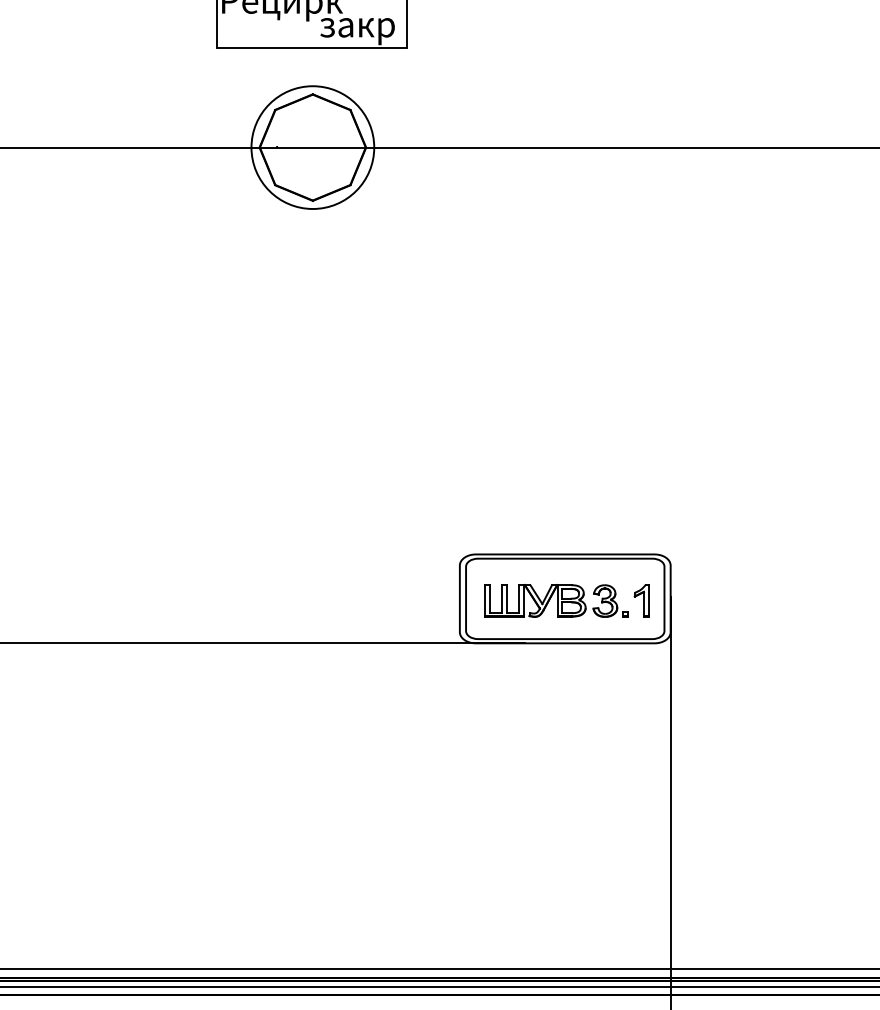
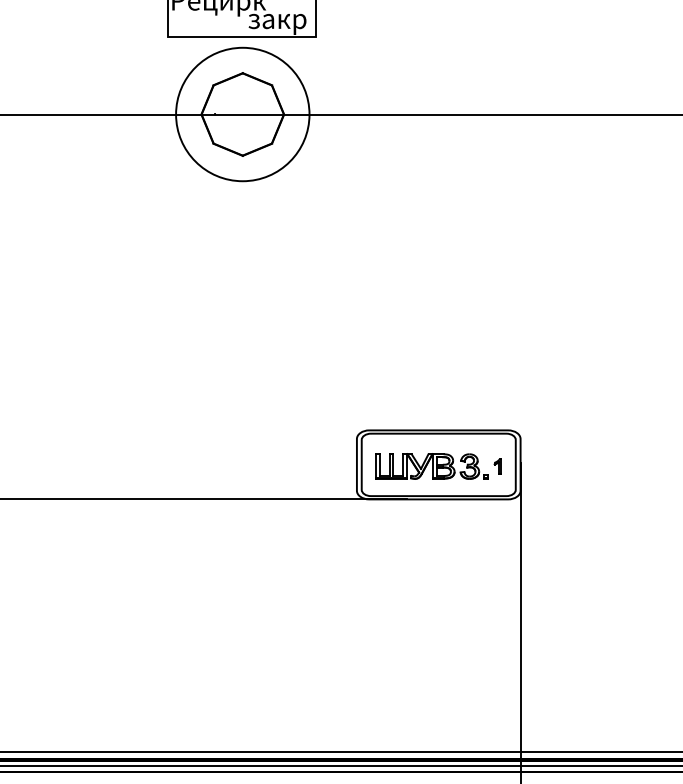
circle: (312, 147) -> (242, 114), size x1.4
part: (641, 600) -> (497, 466), size x0.6

